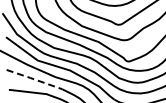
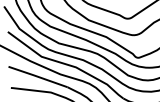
line: (34, 79) -> (38, 76), dashed -> solid

